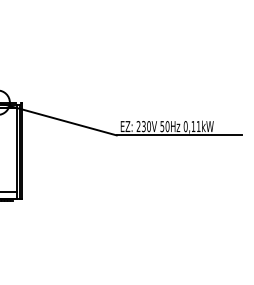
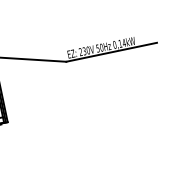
text: (198, 126) -> (124, 43), 0,11kW -> 0,14kW

